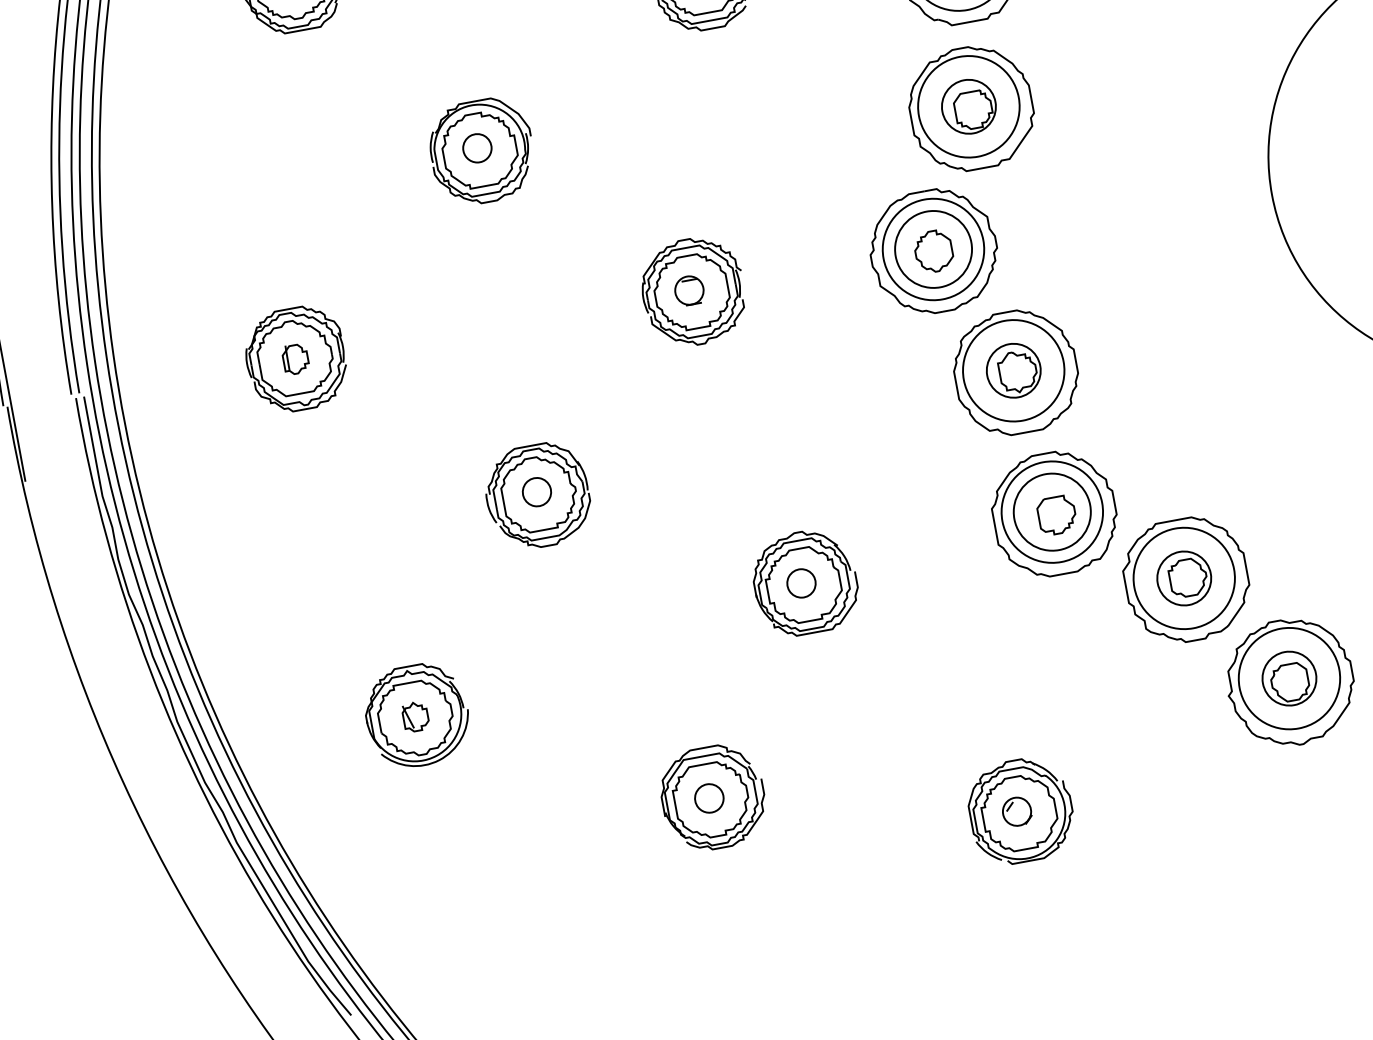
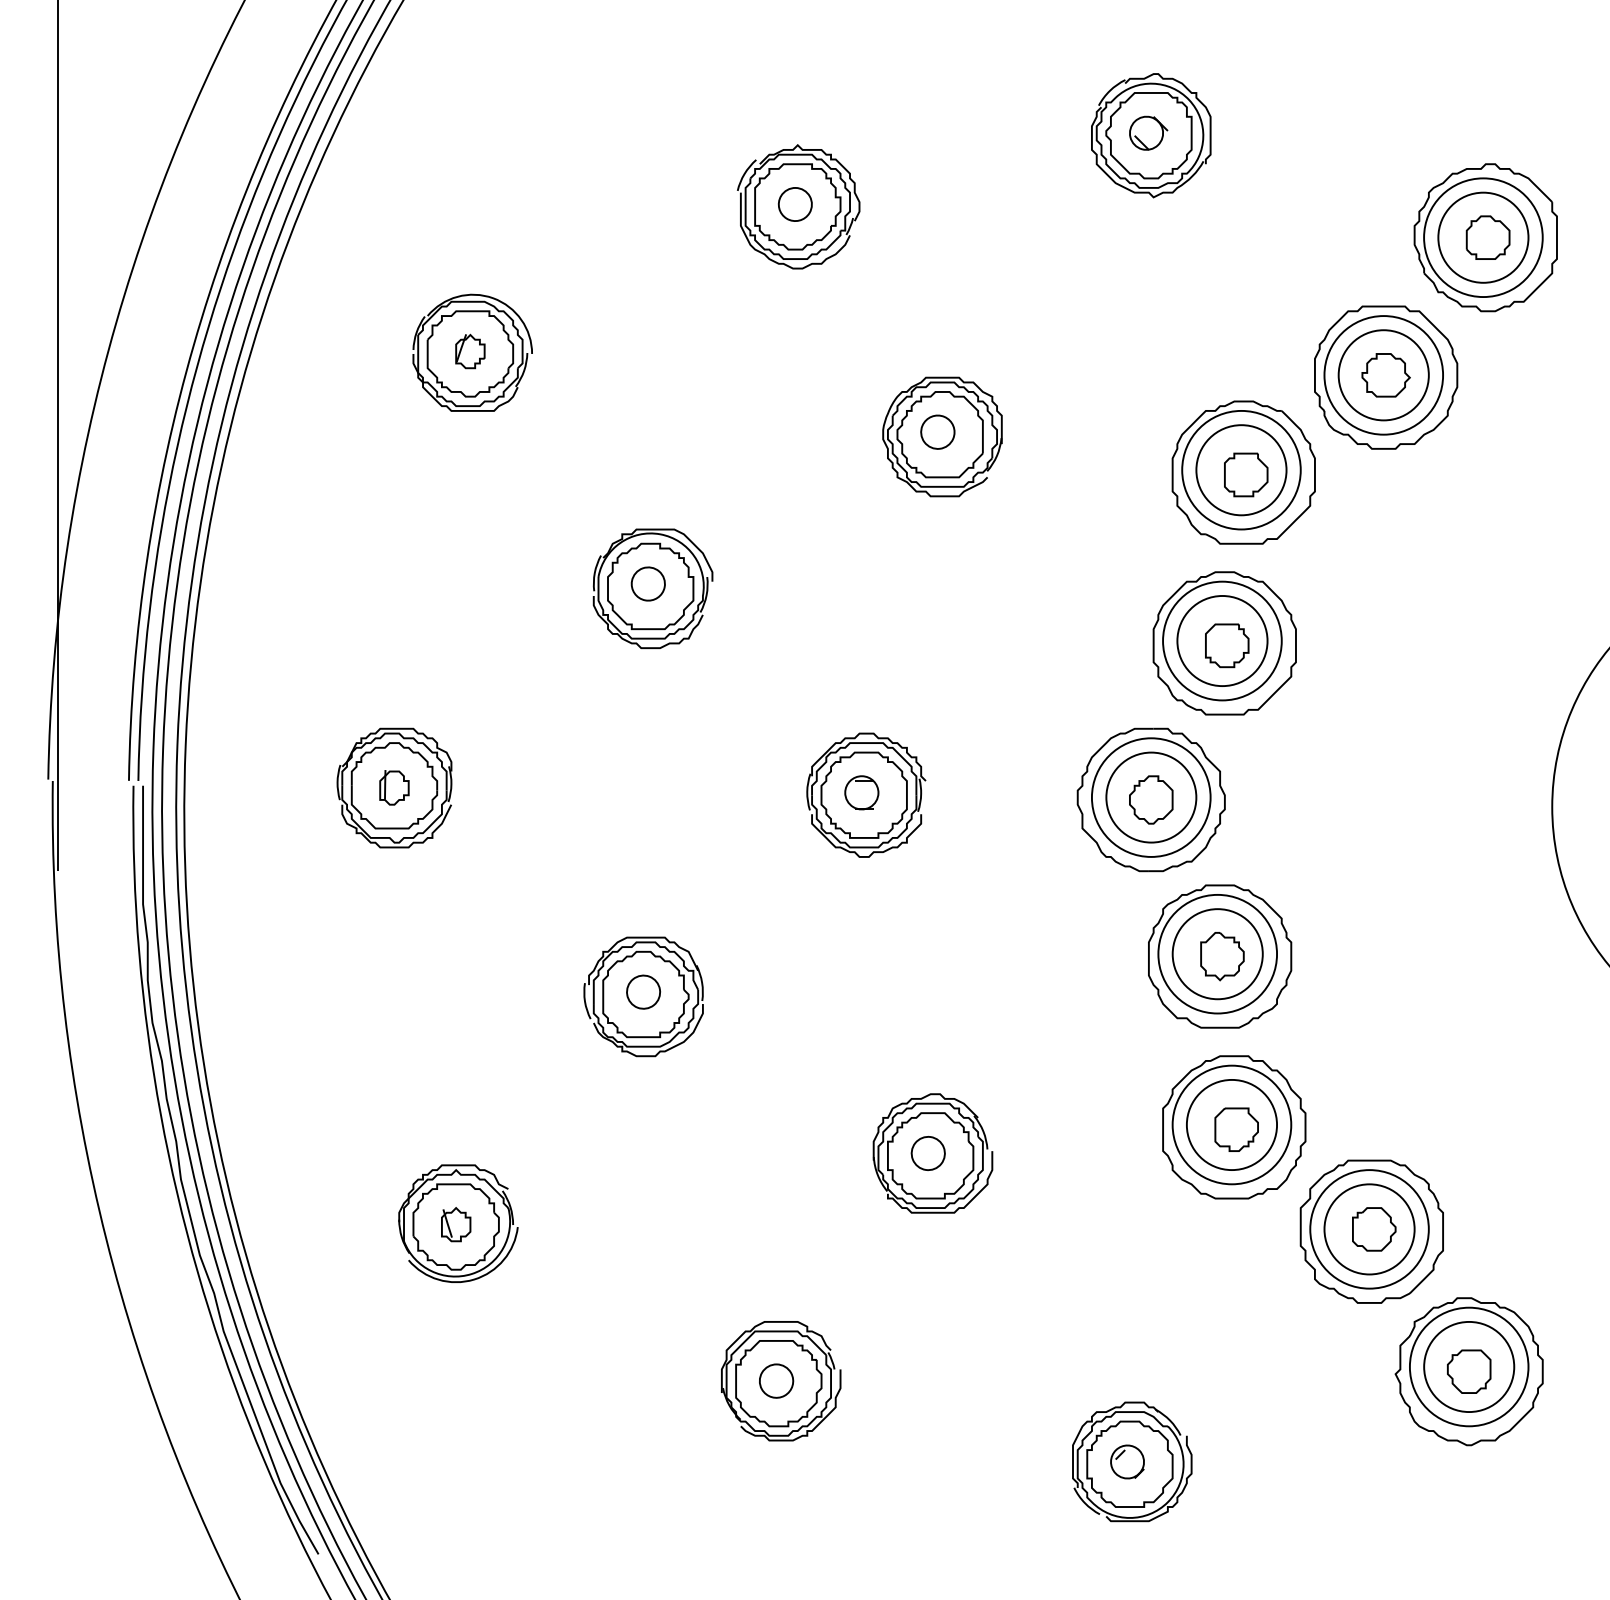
circle: (968, 106) -> (1222, 640), size x1.43
circle: (1013, 371) -> (1217, 954), size x1.43
circle: (1184, 578) -> (1369, 1229), size x1.43
circle: (1289, 678) -> (1469, 1366), size x1.43

